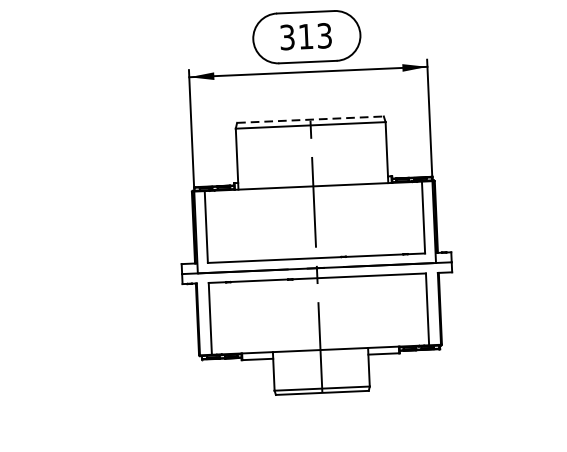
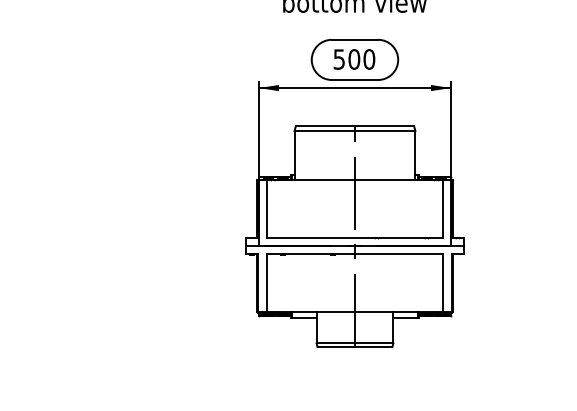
text: (306, 36) -> (354, 59), 313 -> 500
line: (311, 119) -> (355, 126), dashed -> solid

